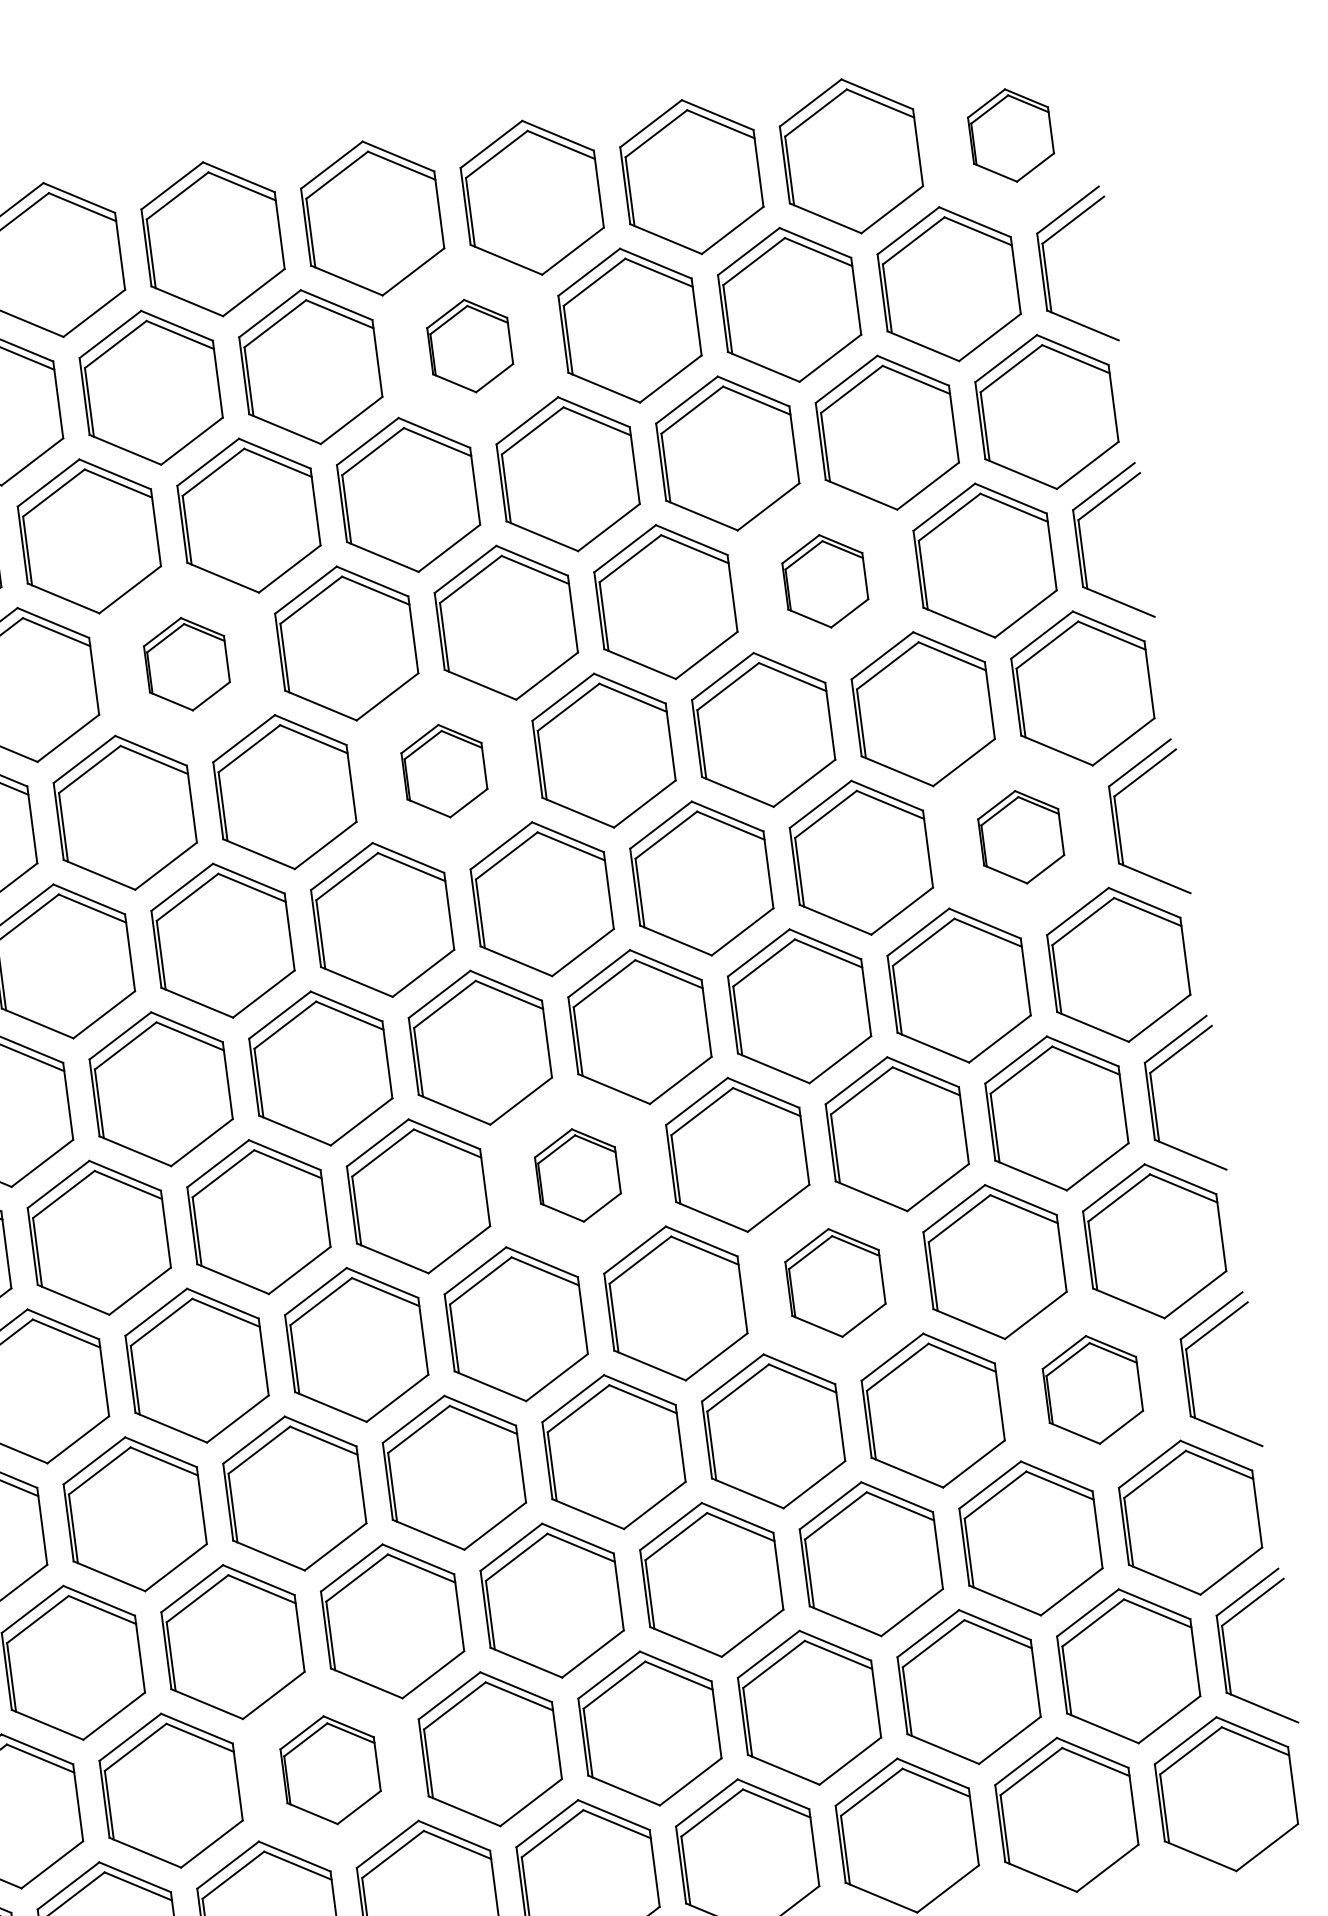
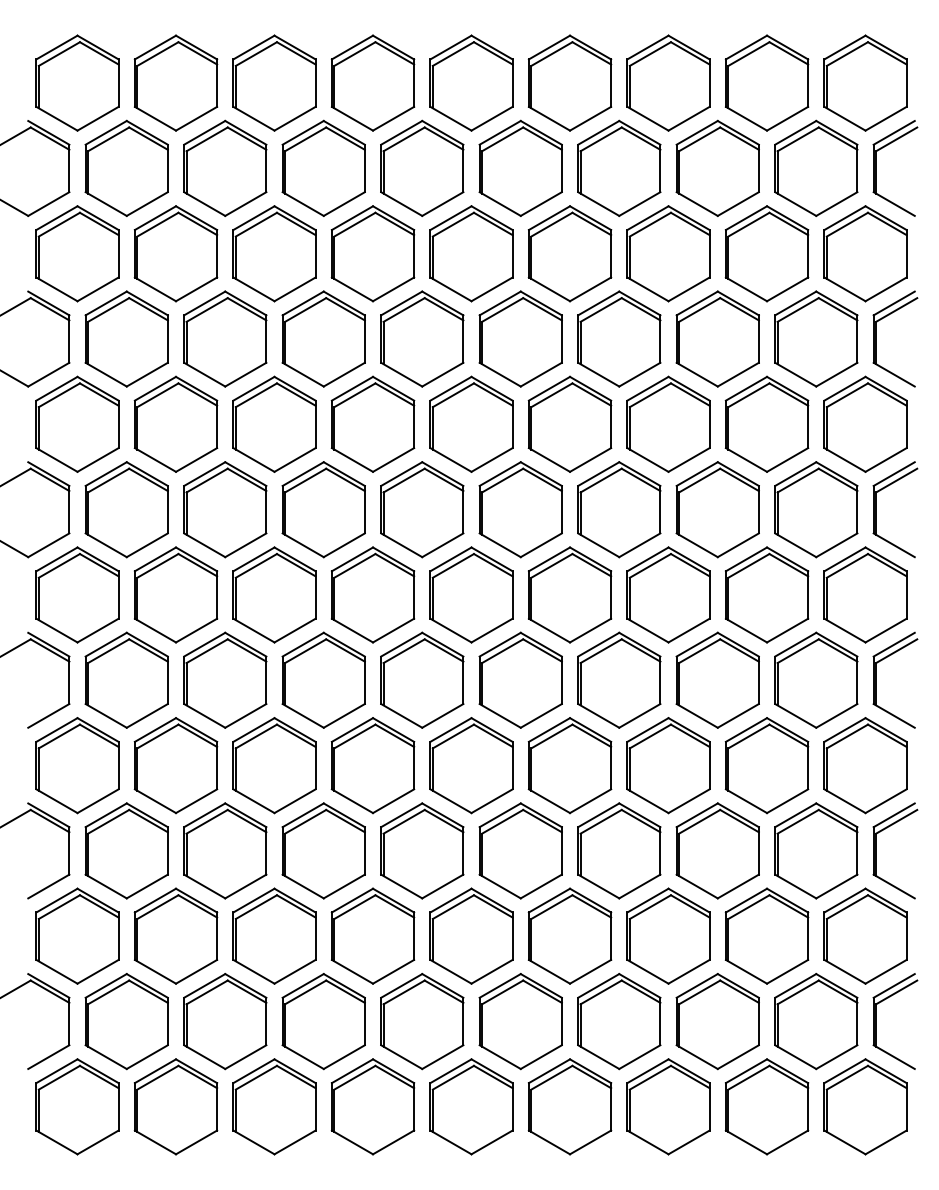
part: (1010, 134) -> (865, 82), size x1.67
part: (469, 344) -> (520, 167), size x1.67
part: (824, 580) -> (717, 338), size x1.67
part: (186, 663) -> (323, 338), size x1.67
part: (444, 769) -> (471, 423), size x1.67
part: (1021, 836) -> (816, 509), size x1.67
part: (577, 1174) -> (520, 679), size x1.67
part: (835, 1282) -> (668, 765), size x1.43
part: (1093, 1389) -> (816, 850), size x1.43
part: (330, 1769) -> (323, 1021), size x1.43

